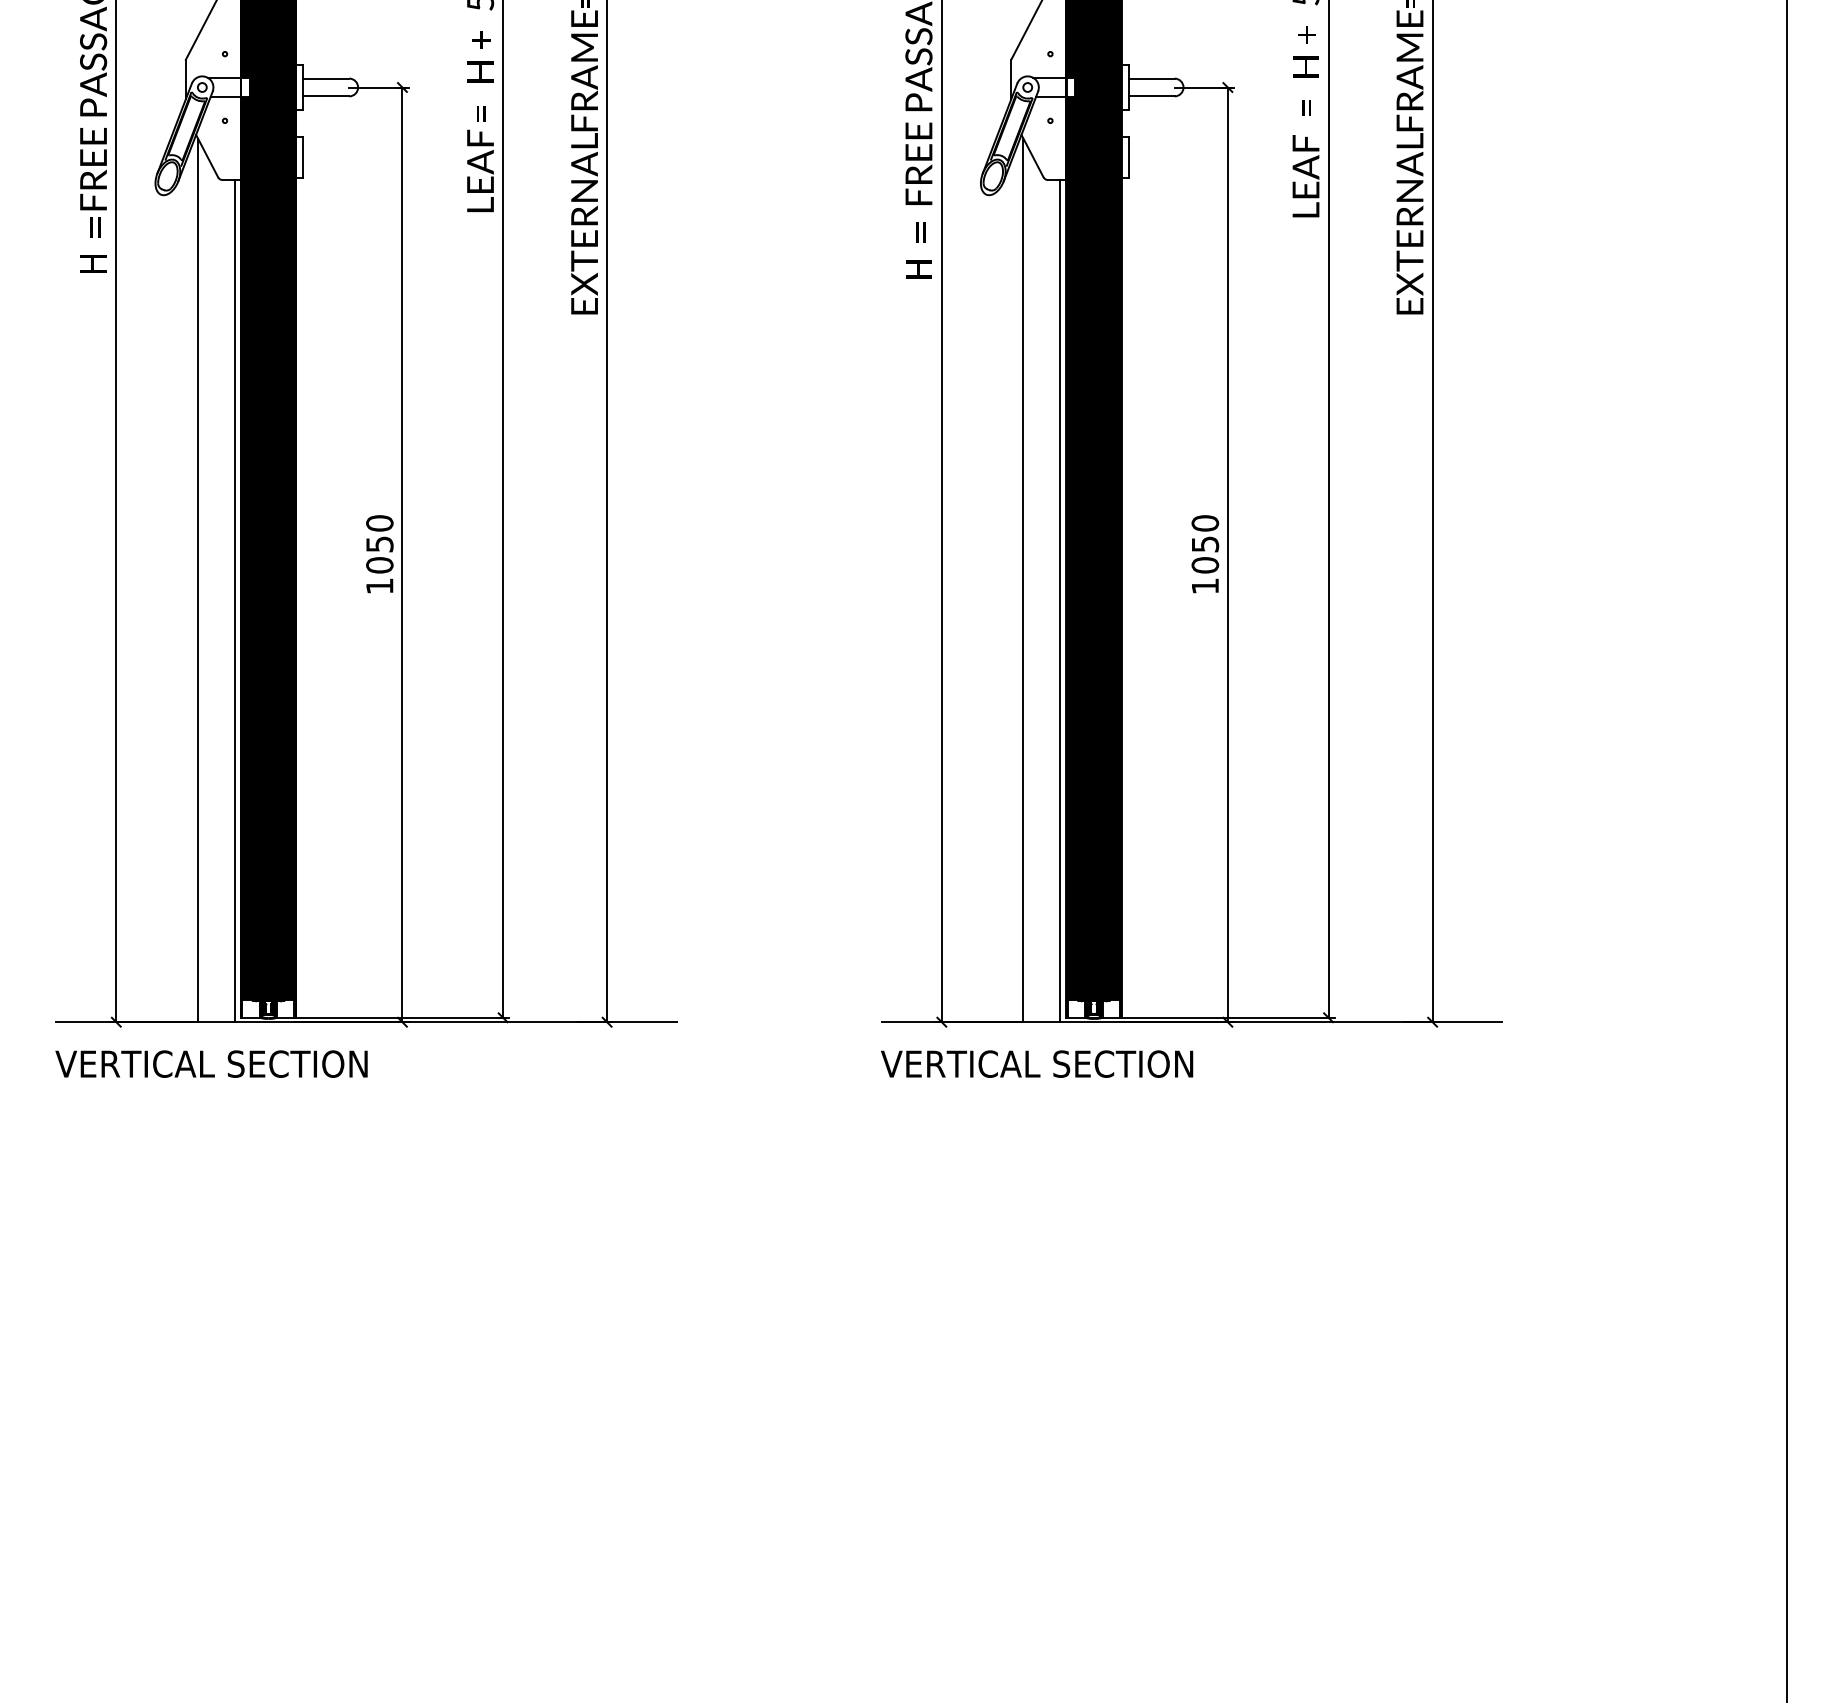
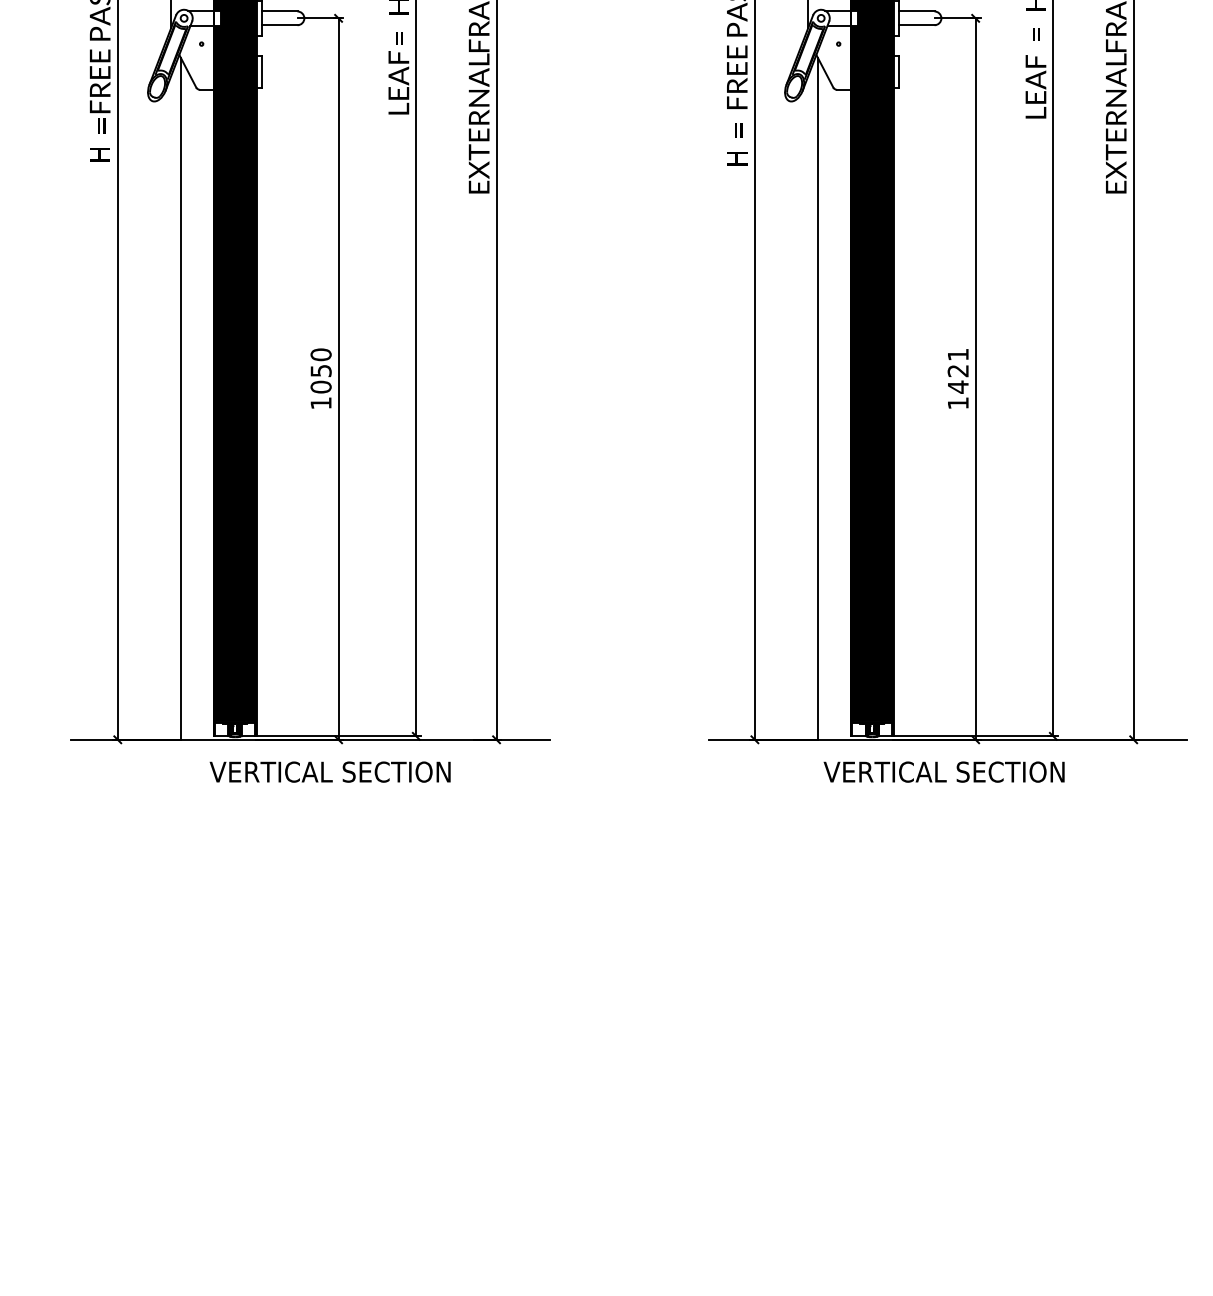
text: (1205, 544) -> (958, 371), 1050 -> 1421
line: (235, 601) -> (209, 415), removed
line: (1060, 601) -> (846, 415), removed
text: (211, 1063) -> (330, 771), moved
text: (1037, 1063) -> (944, 771), moved

